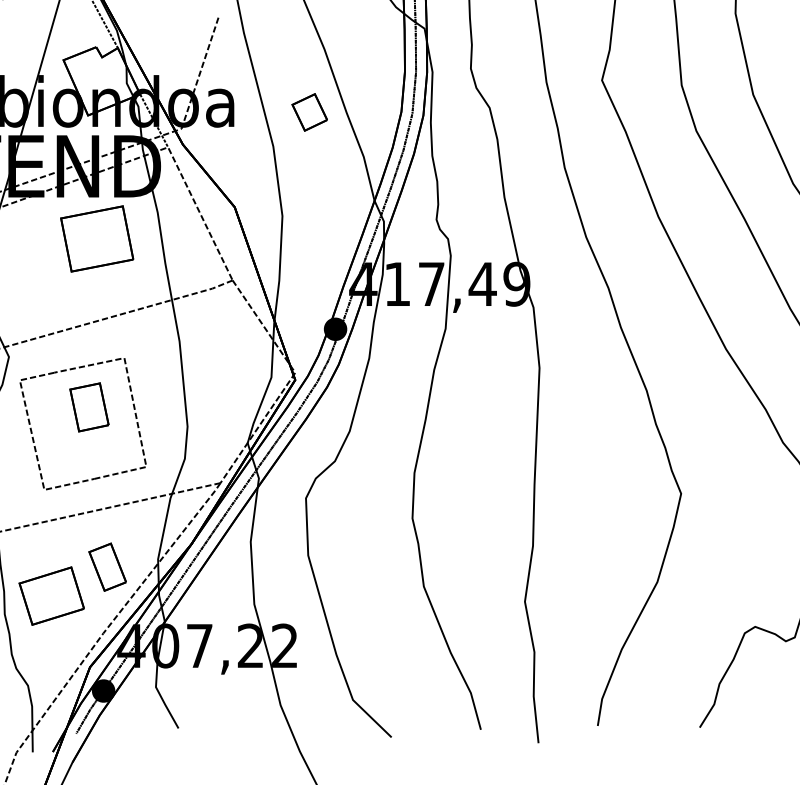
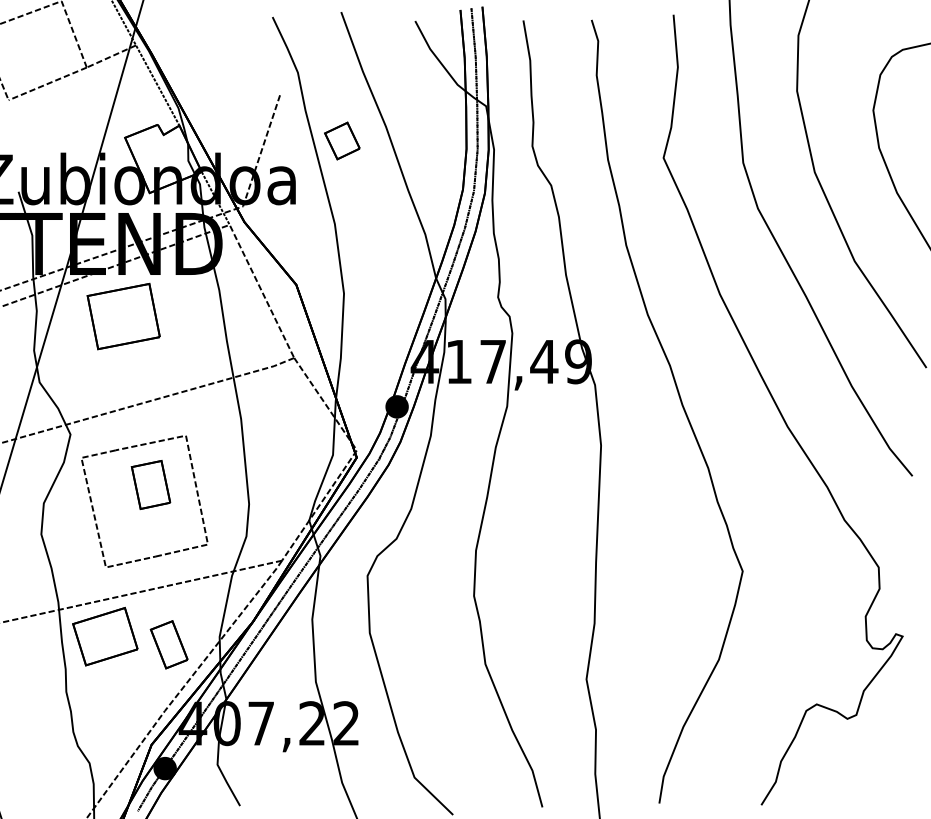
part: (309, 111) -> (342, 140), moved
part: (96, 238) -> (123, 316), moved
part: (51, 595) -> (105, 636), moved

